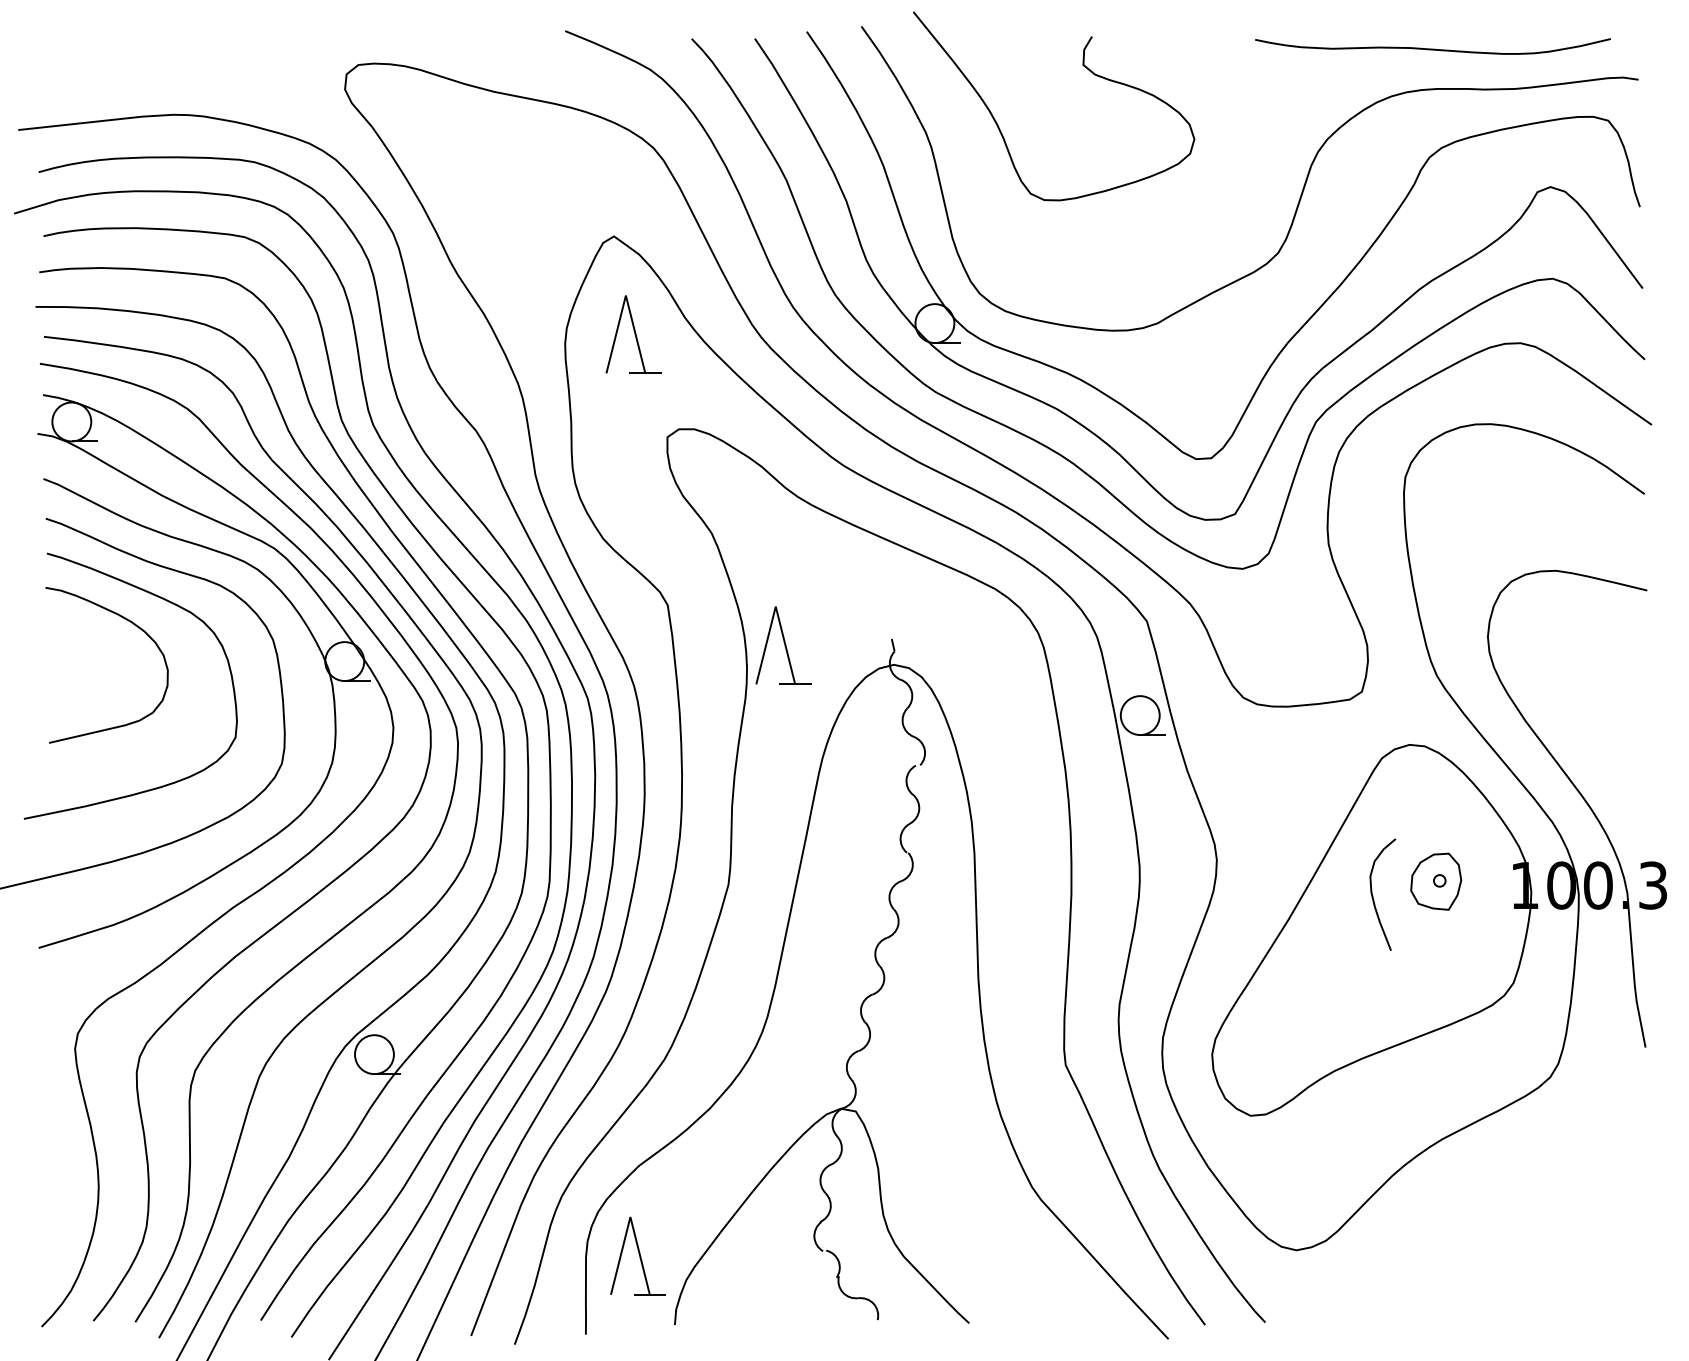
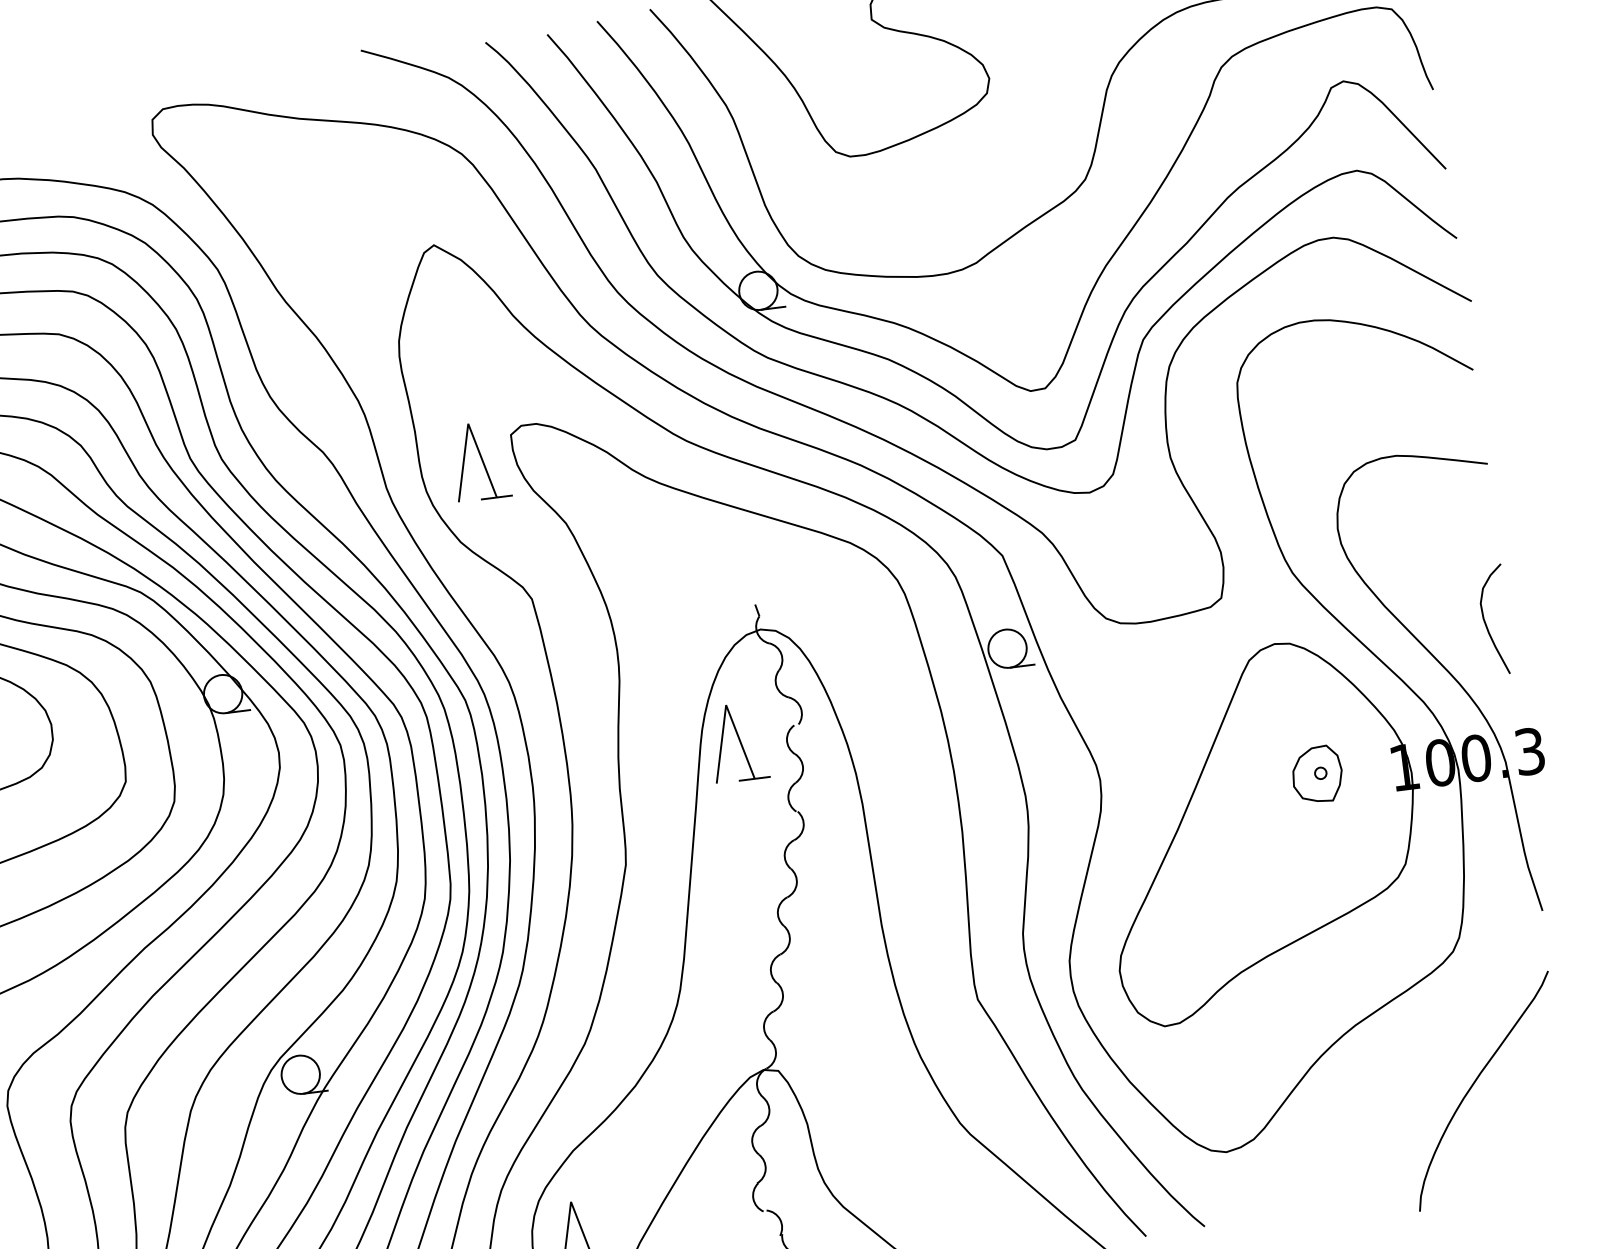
part: (633, 334) -> (480, 460), moved
part: (783, 645) -> (738, 742), moved
curve: (1373, 895) -> (1486, 621), moved
curve: (1553, 1215) -> (1473, 1086), added

